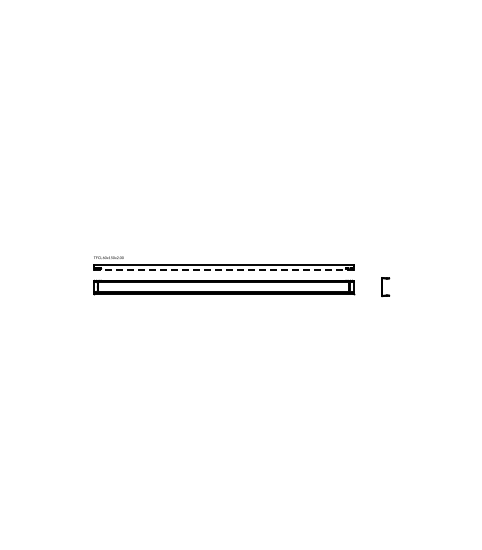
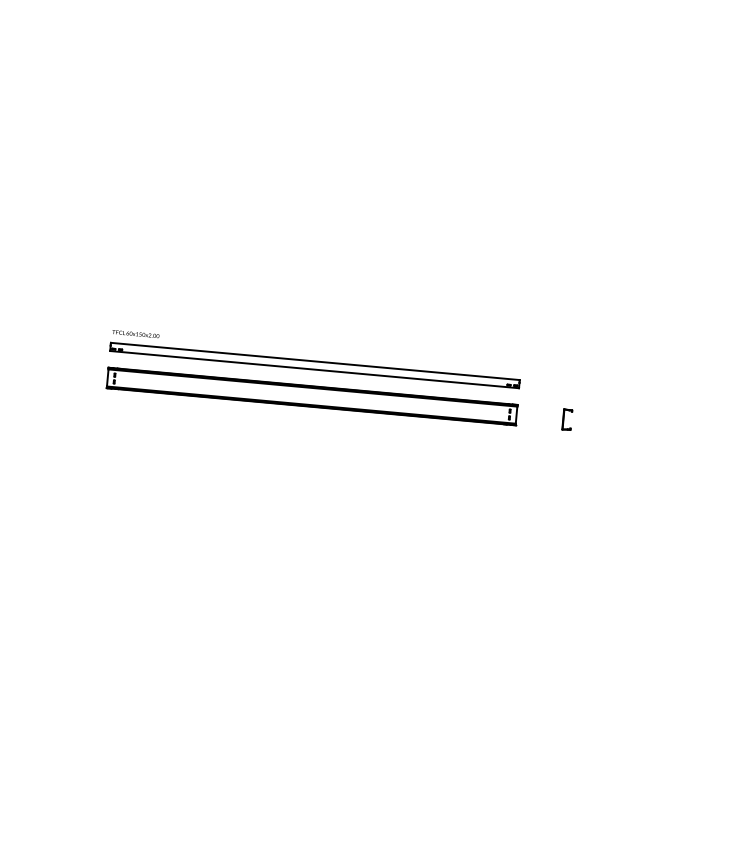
line: (223, 269) -> (314, 368), dashed -> solid
part: (385, 286) -> (566, 418), size x0.71

